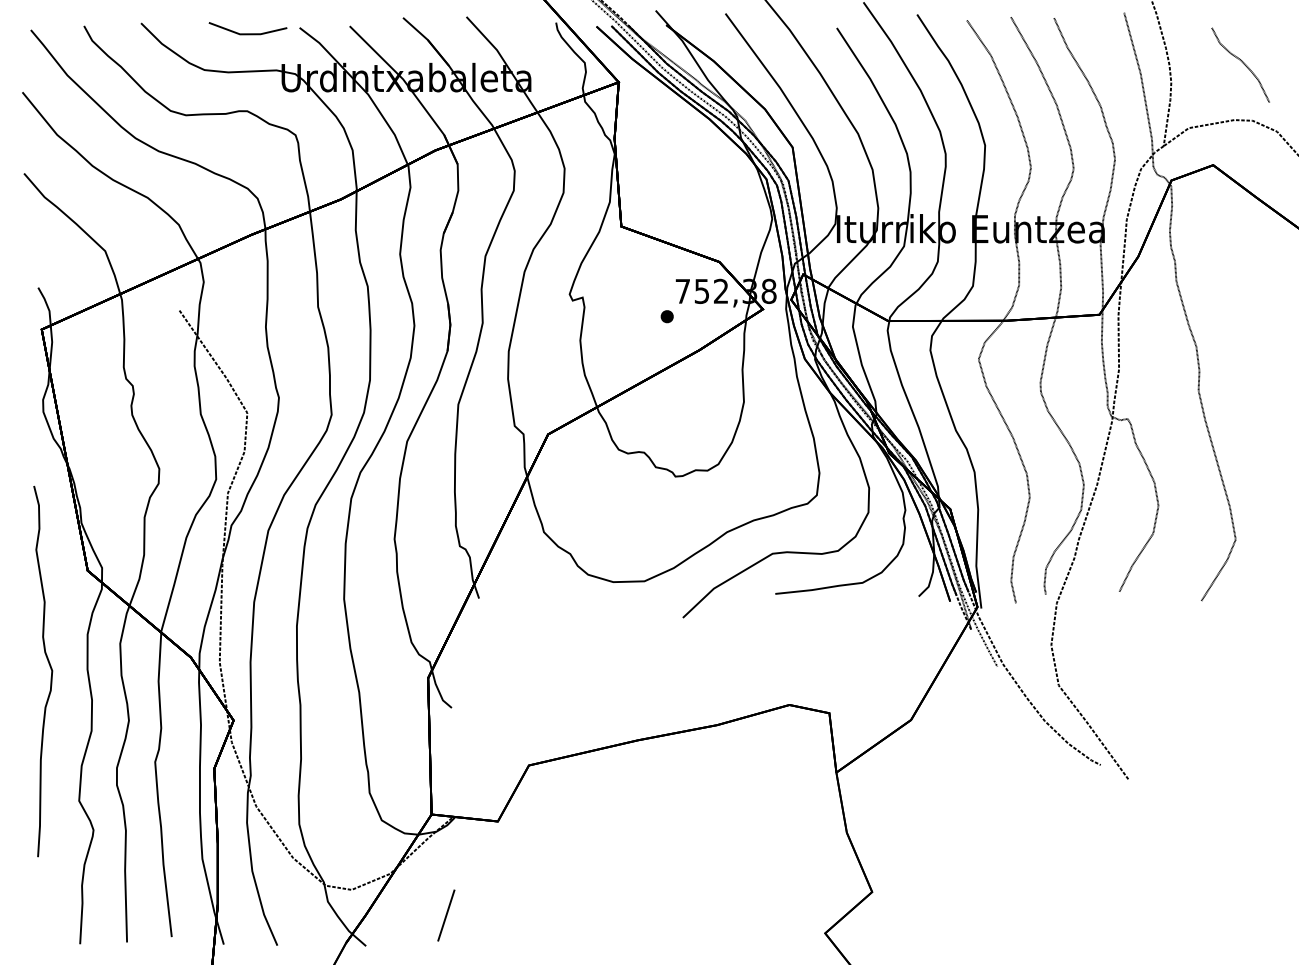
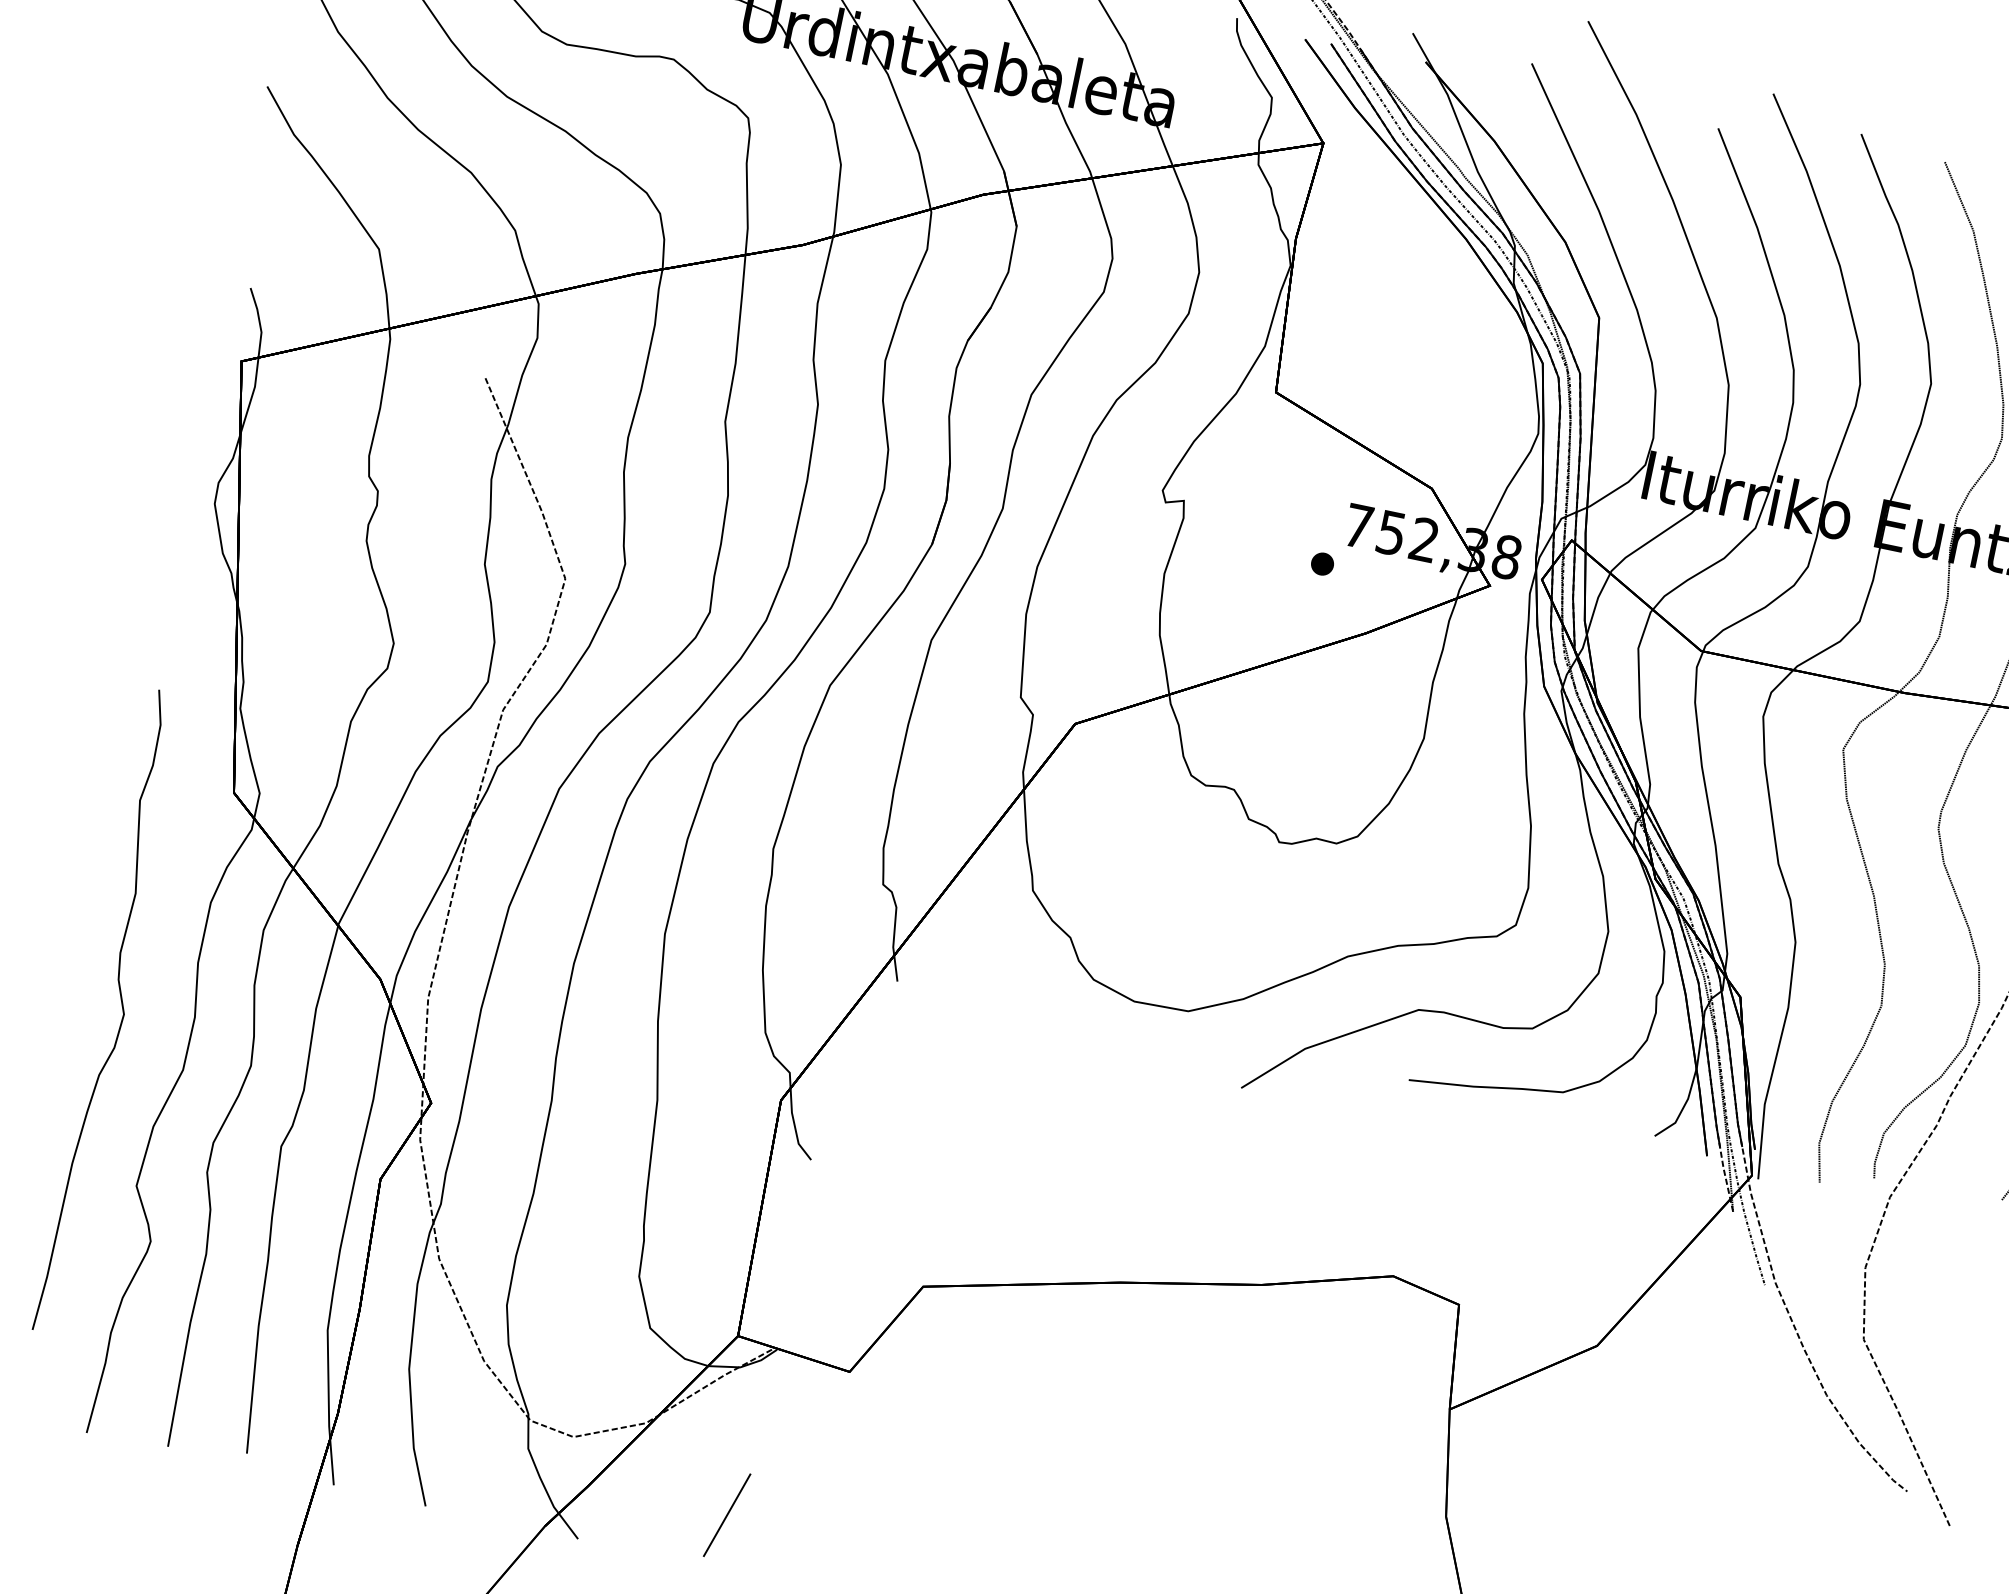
part: (50, 669) -> (121, 1011), moved

